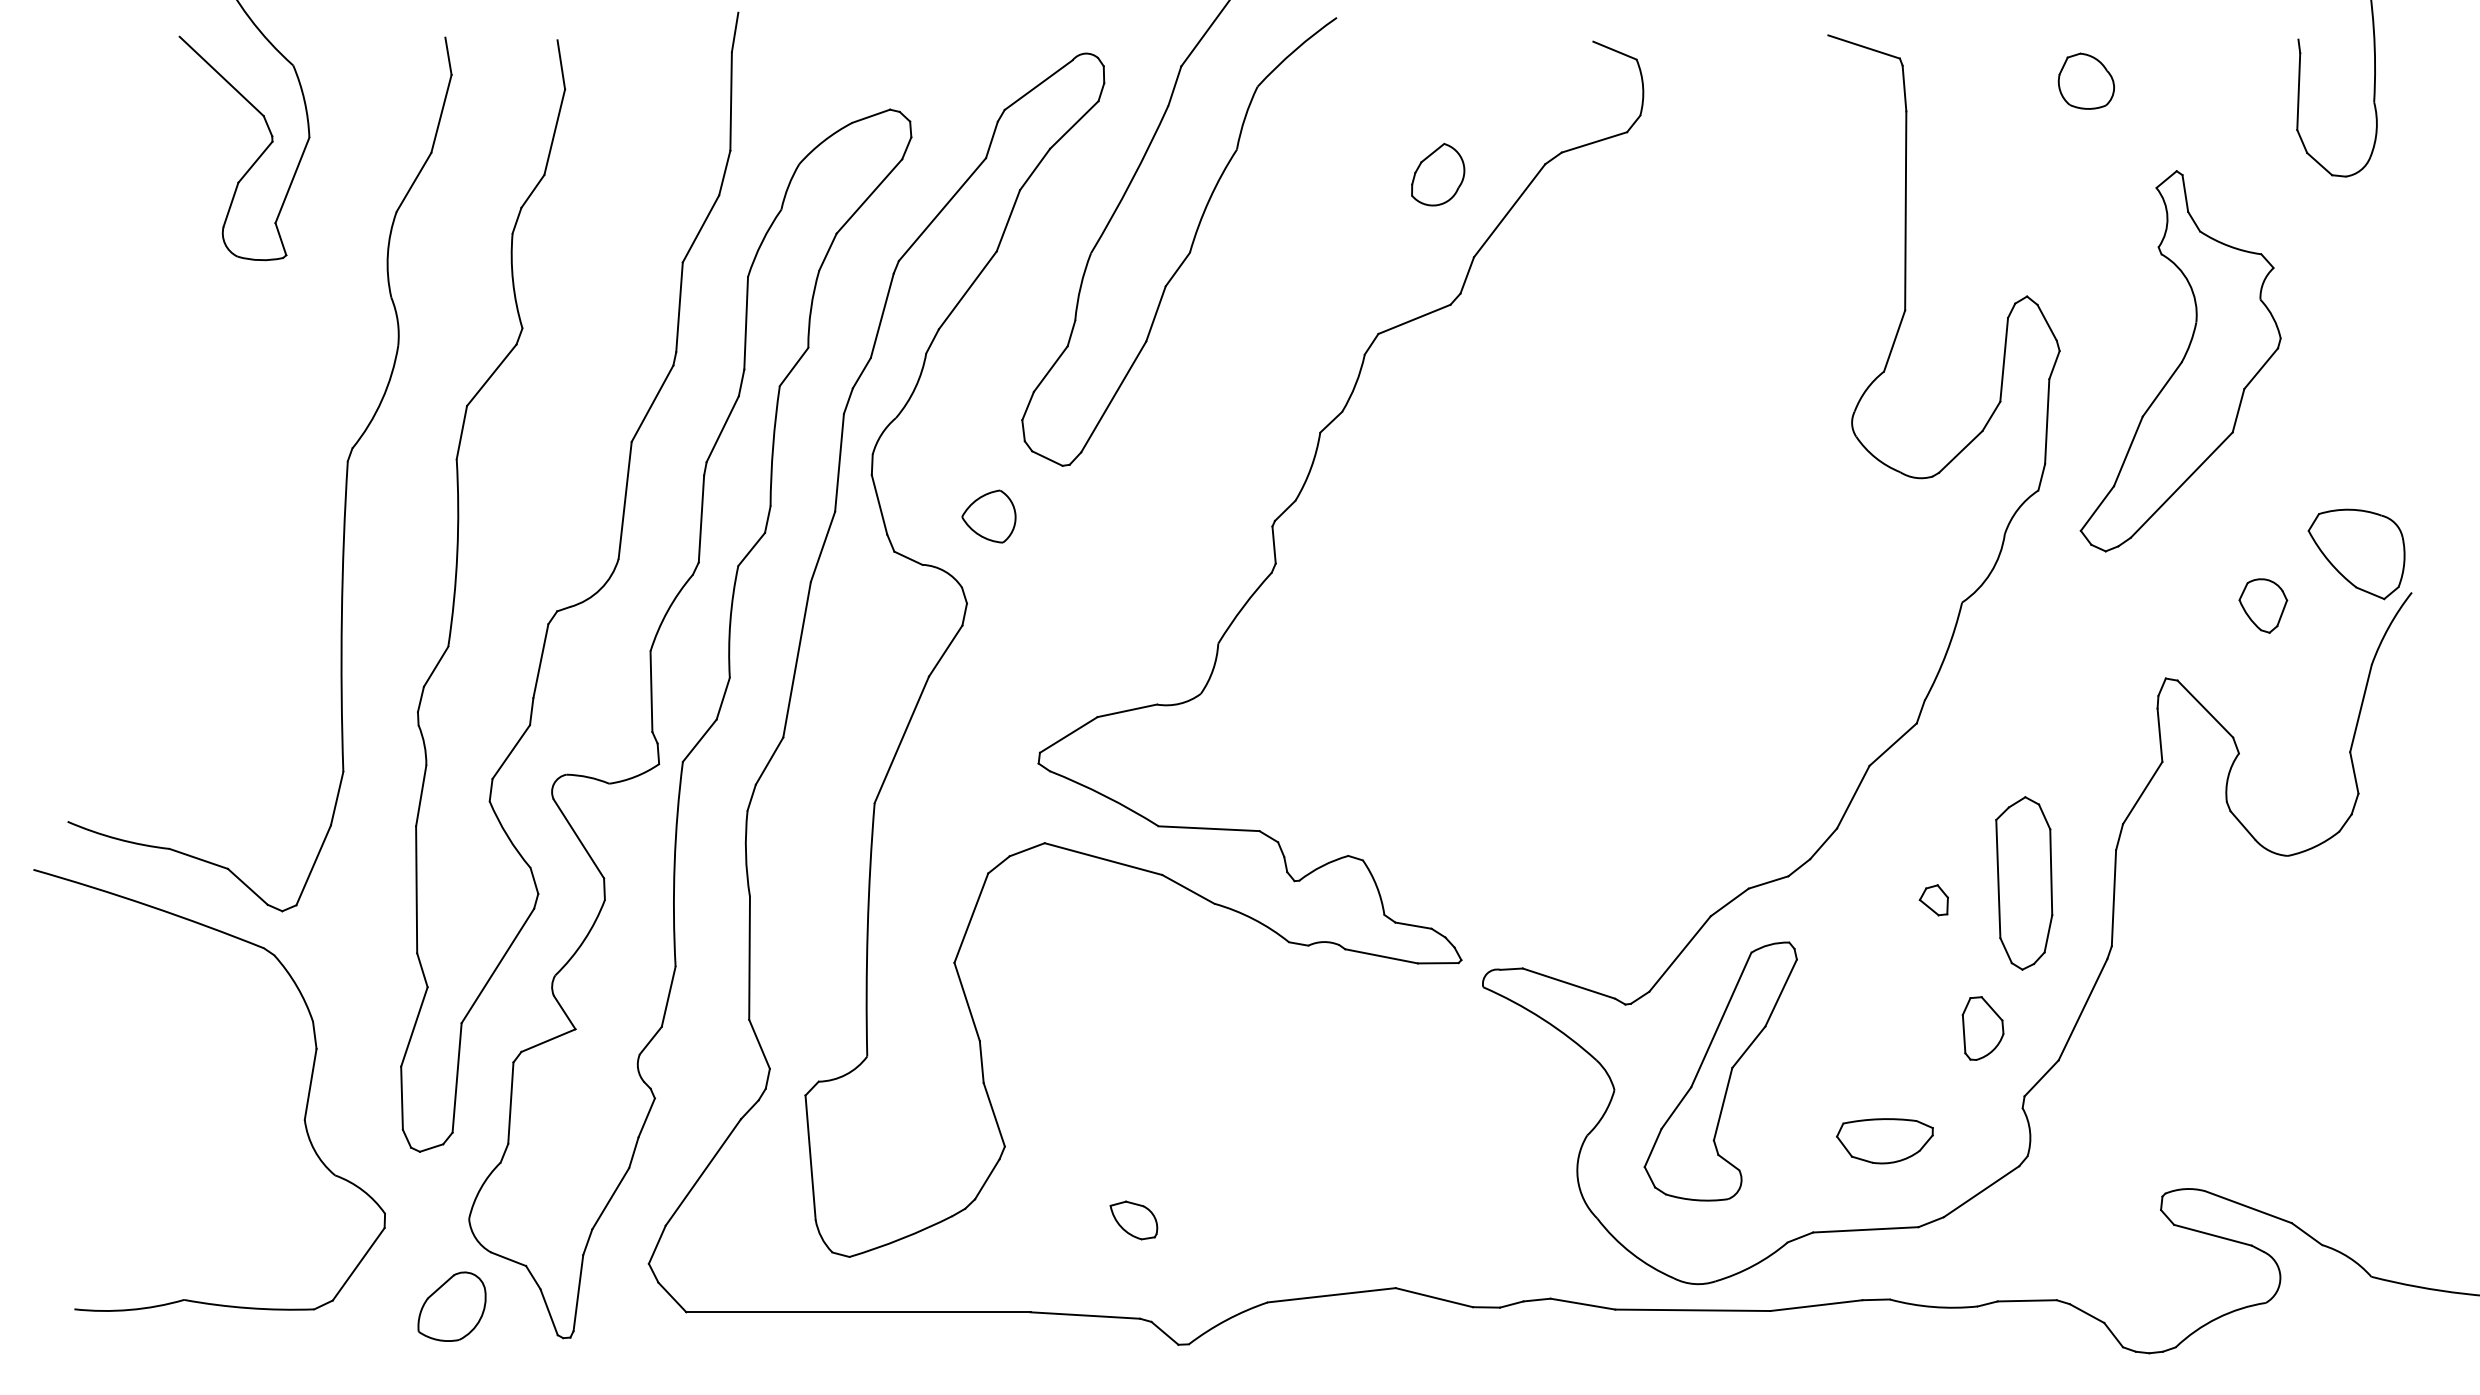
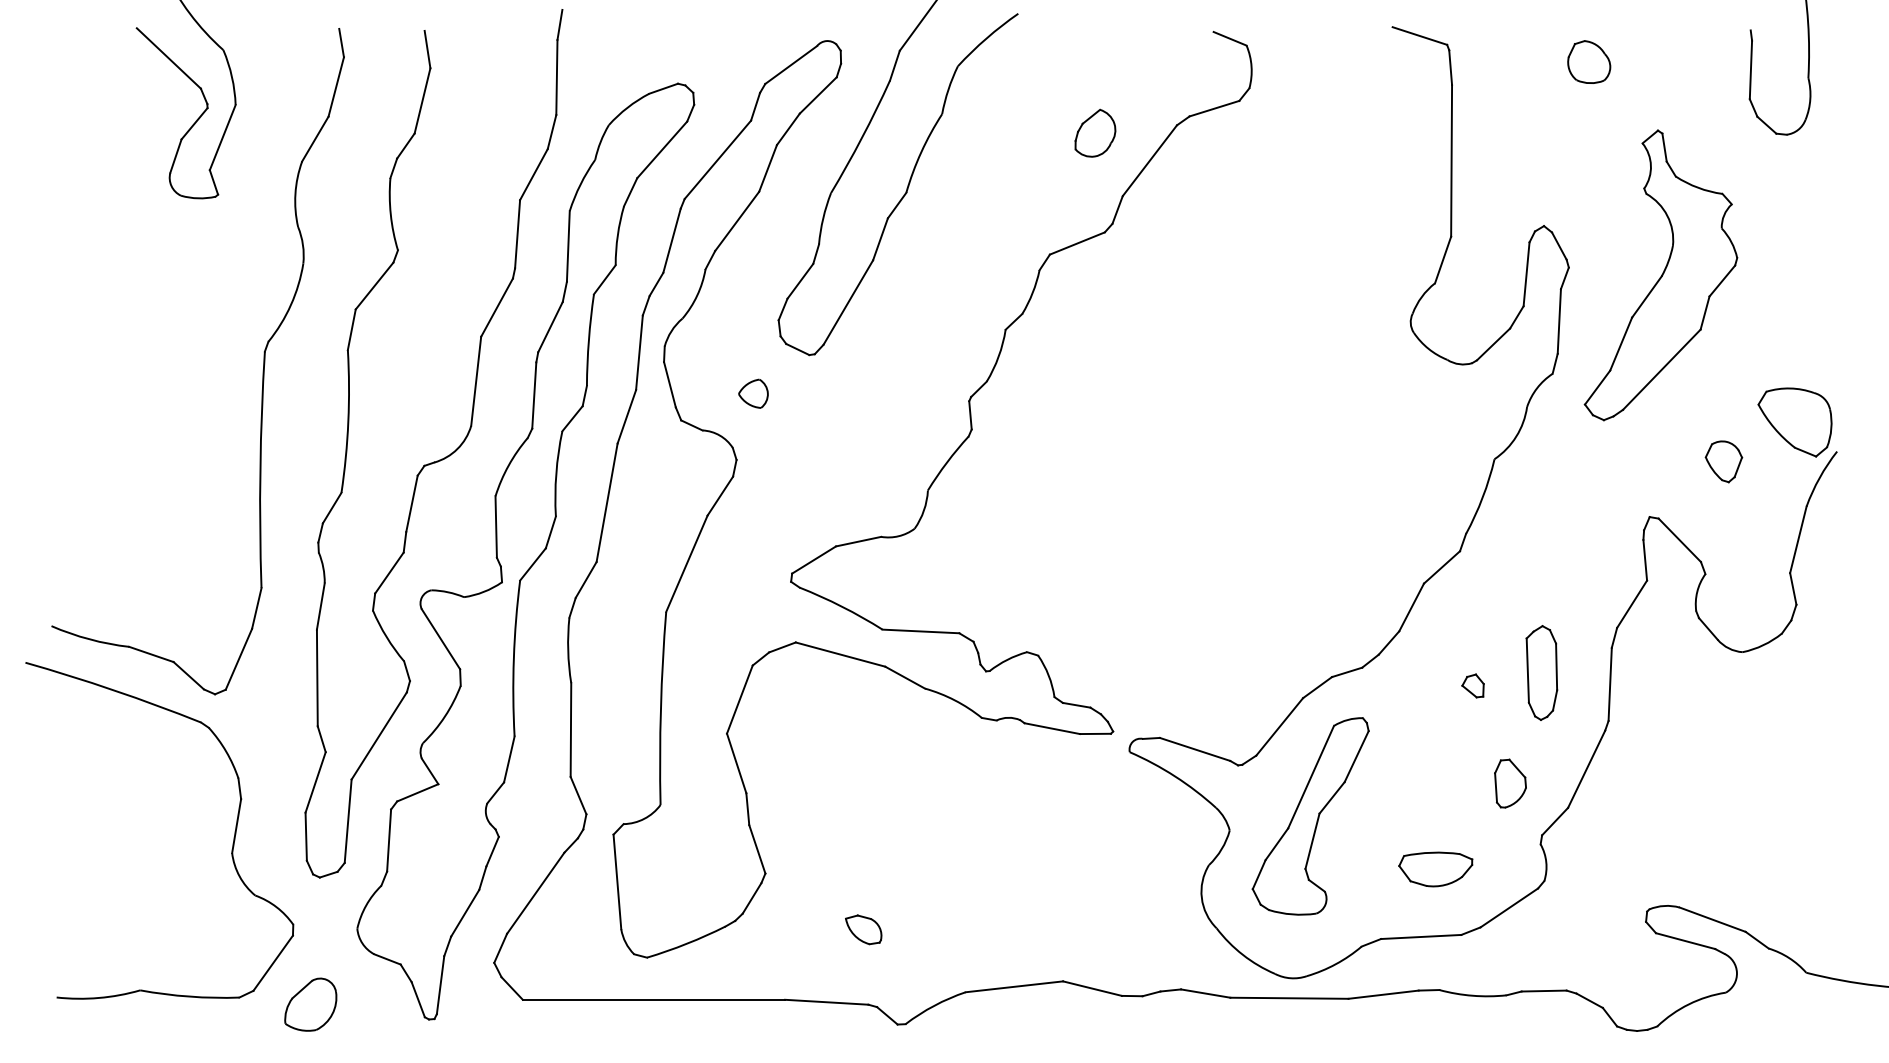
part: (989, 516) -> (753, 393), size x0.71
part: (2024, 882) -> (1542, 672), size x0.71
part: (451, 1306) -> (310, 1004), moved

